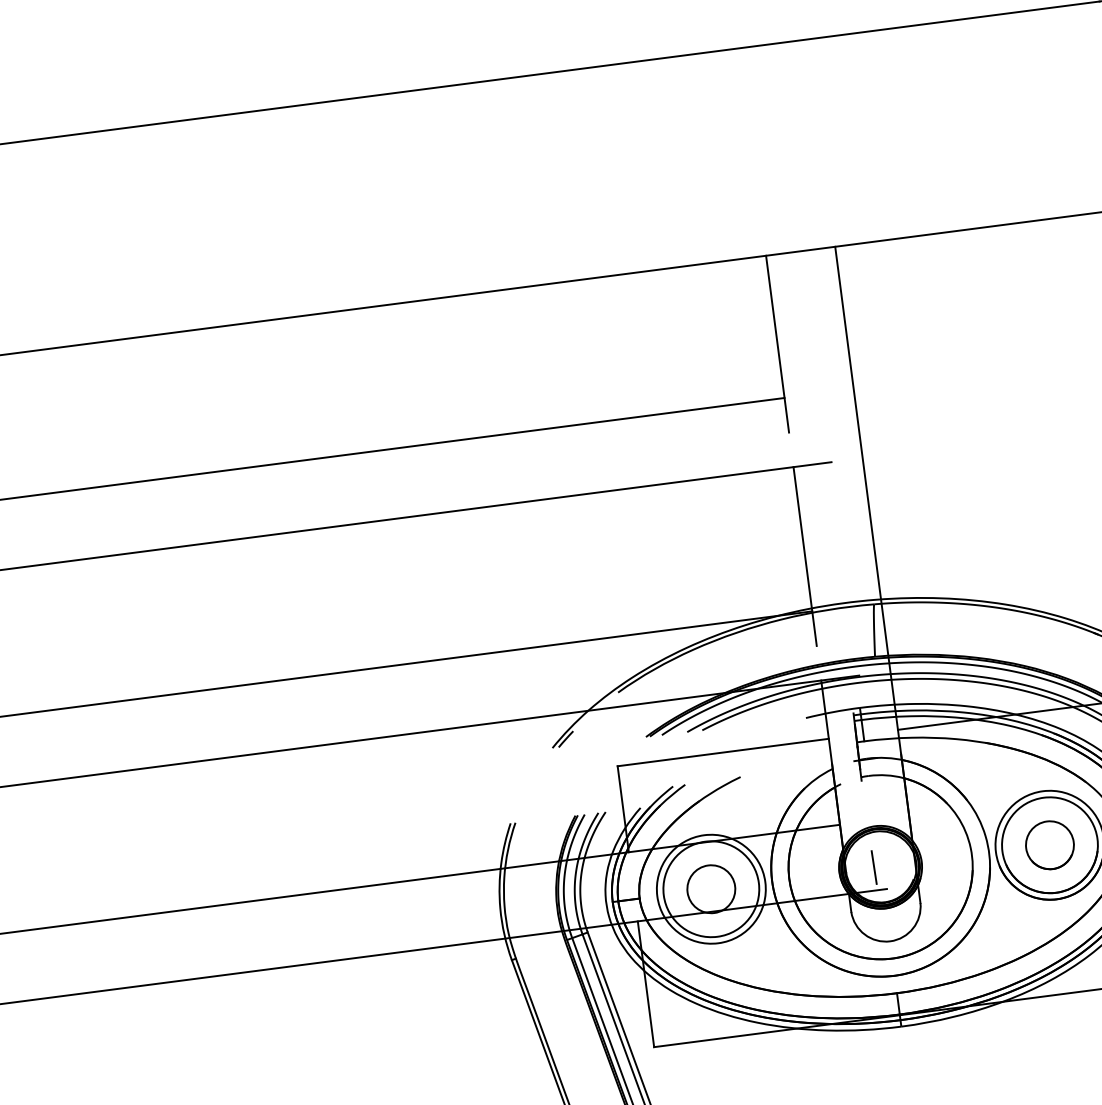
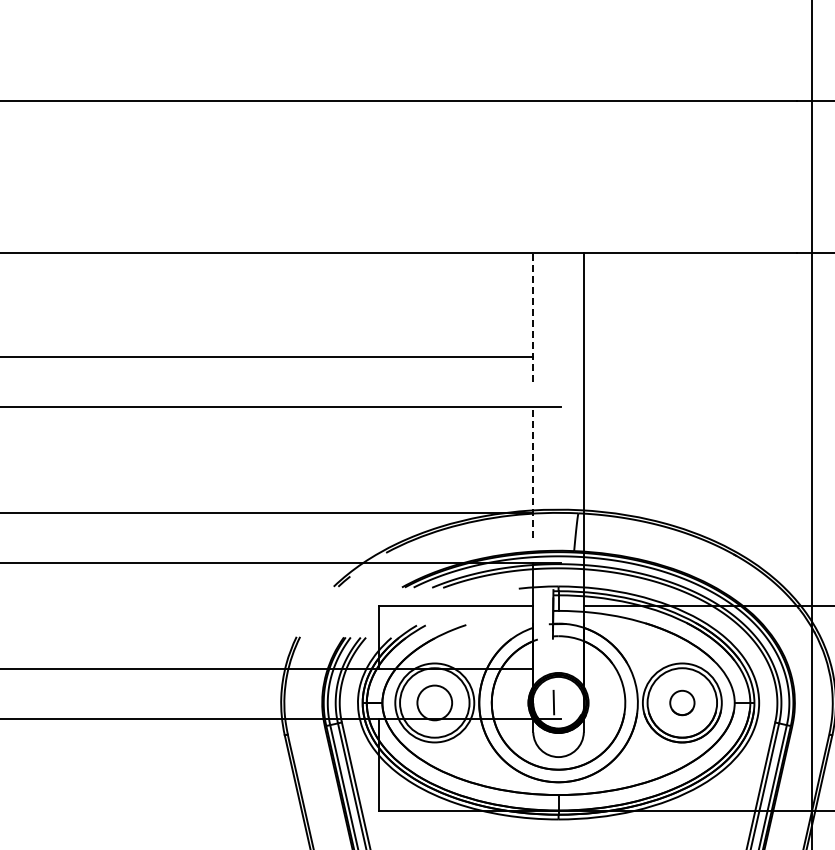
line: (777, 344) -> (533, 317), solid -> dashed
line: (805, 556) -> (533, 472), solid -> dashed
part: (1050, 844) -> (682, 702), size x0.7

